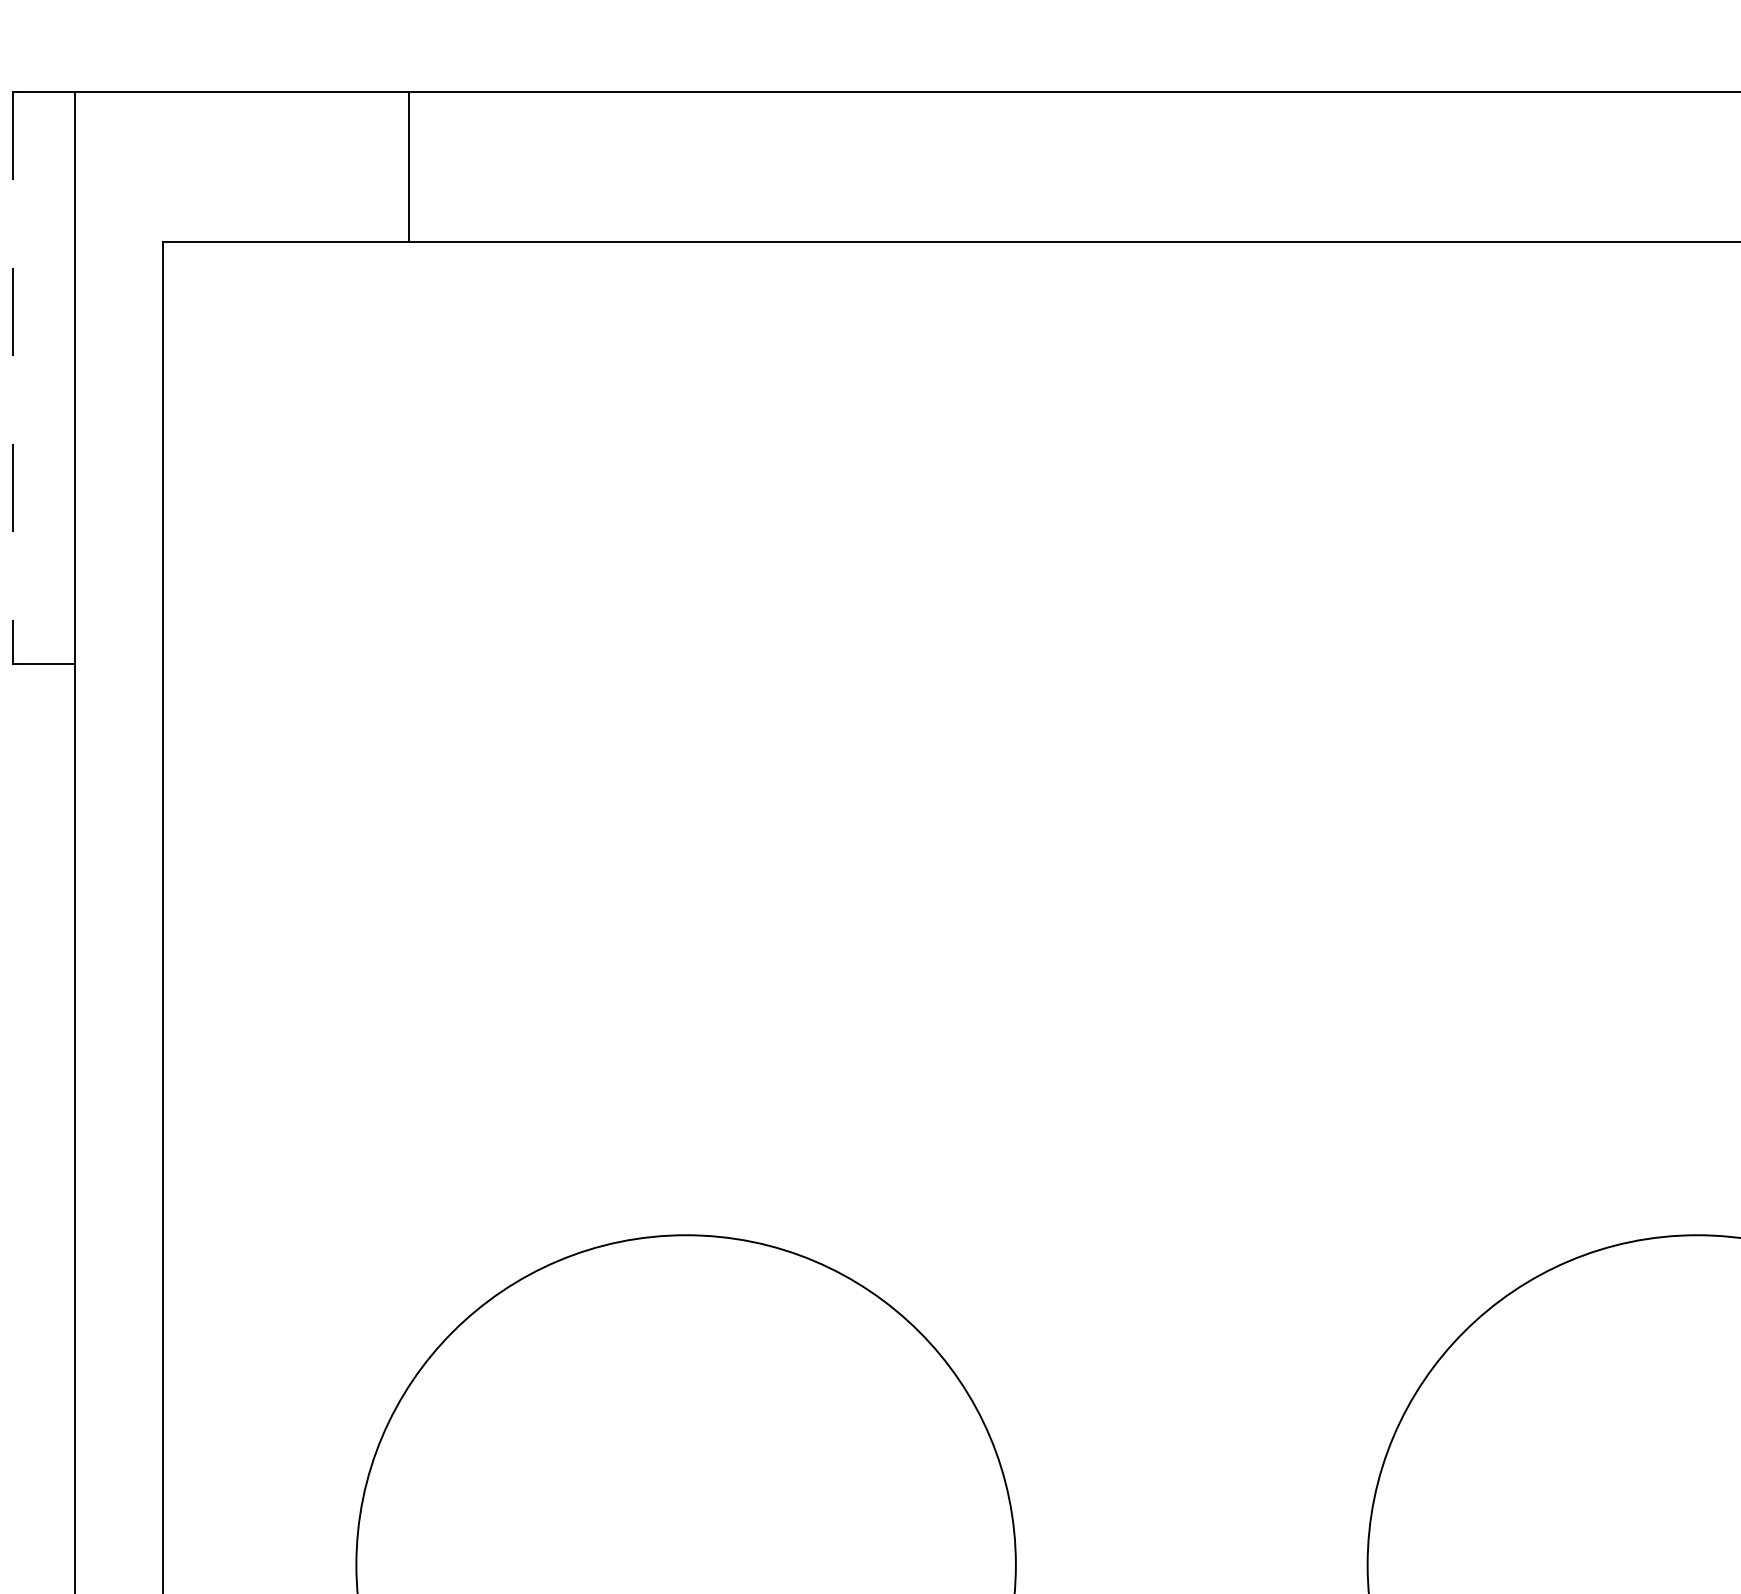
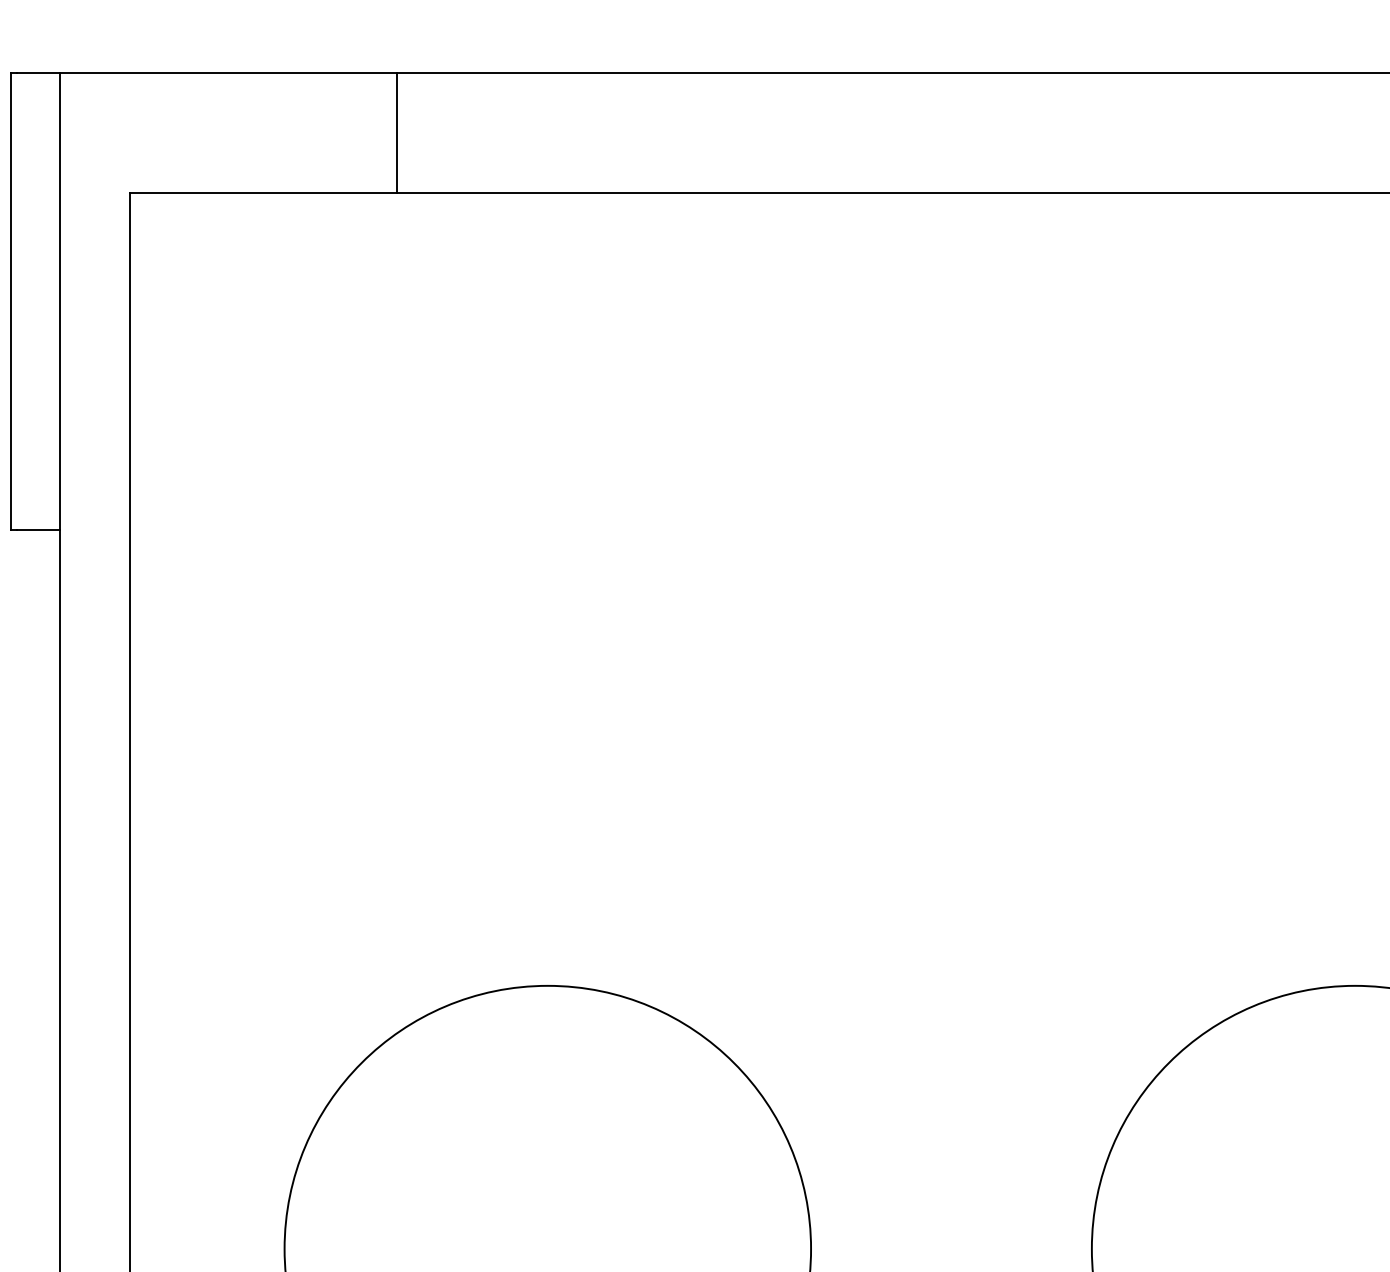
line: (409, 166) -> (397, 132), moved
line: (13, 377) -> (10, 301), dashed -> solid

